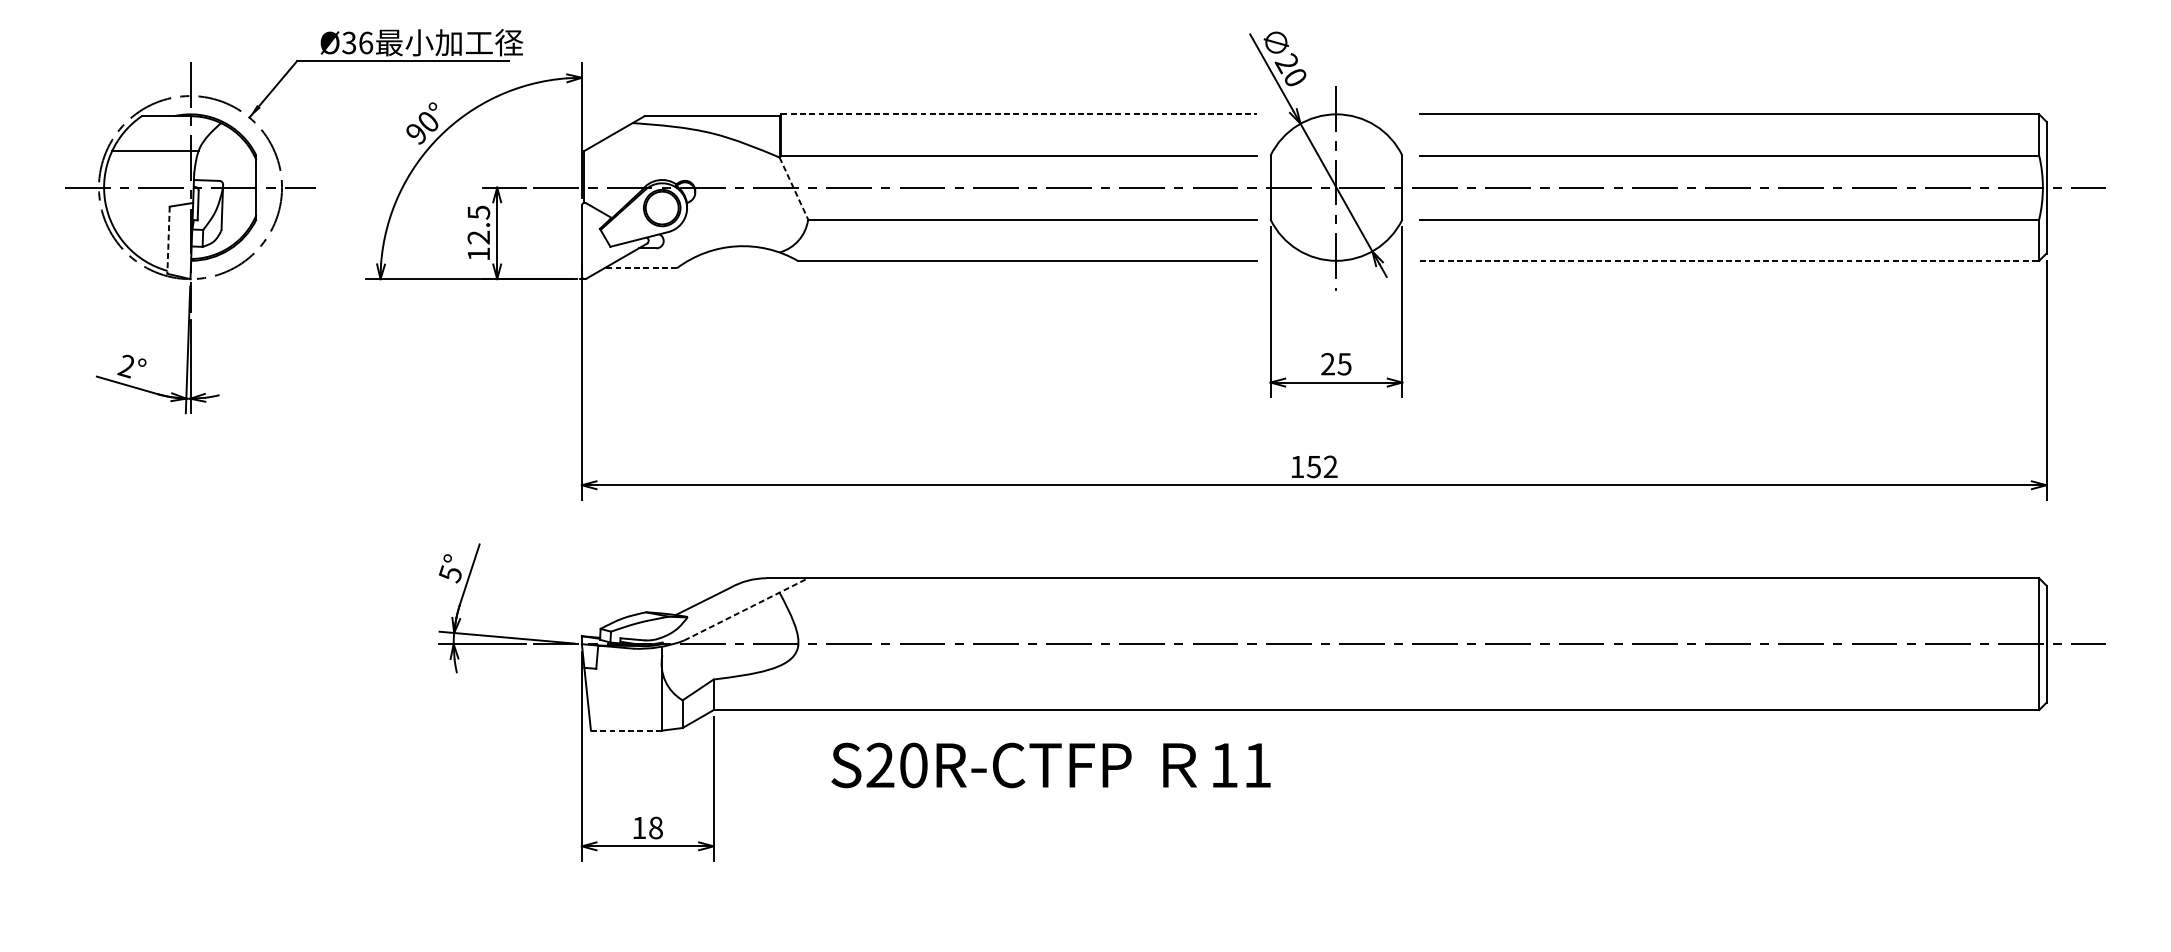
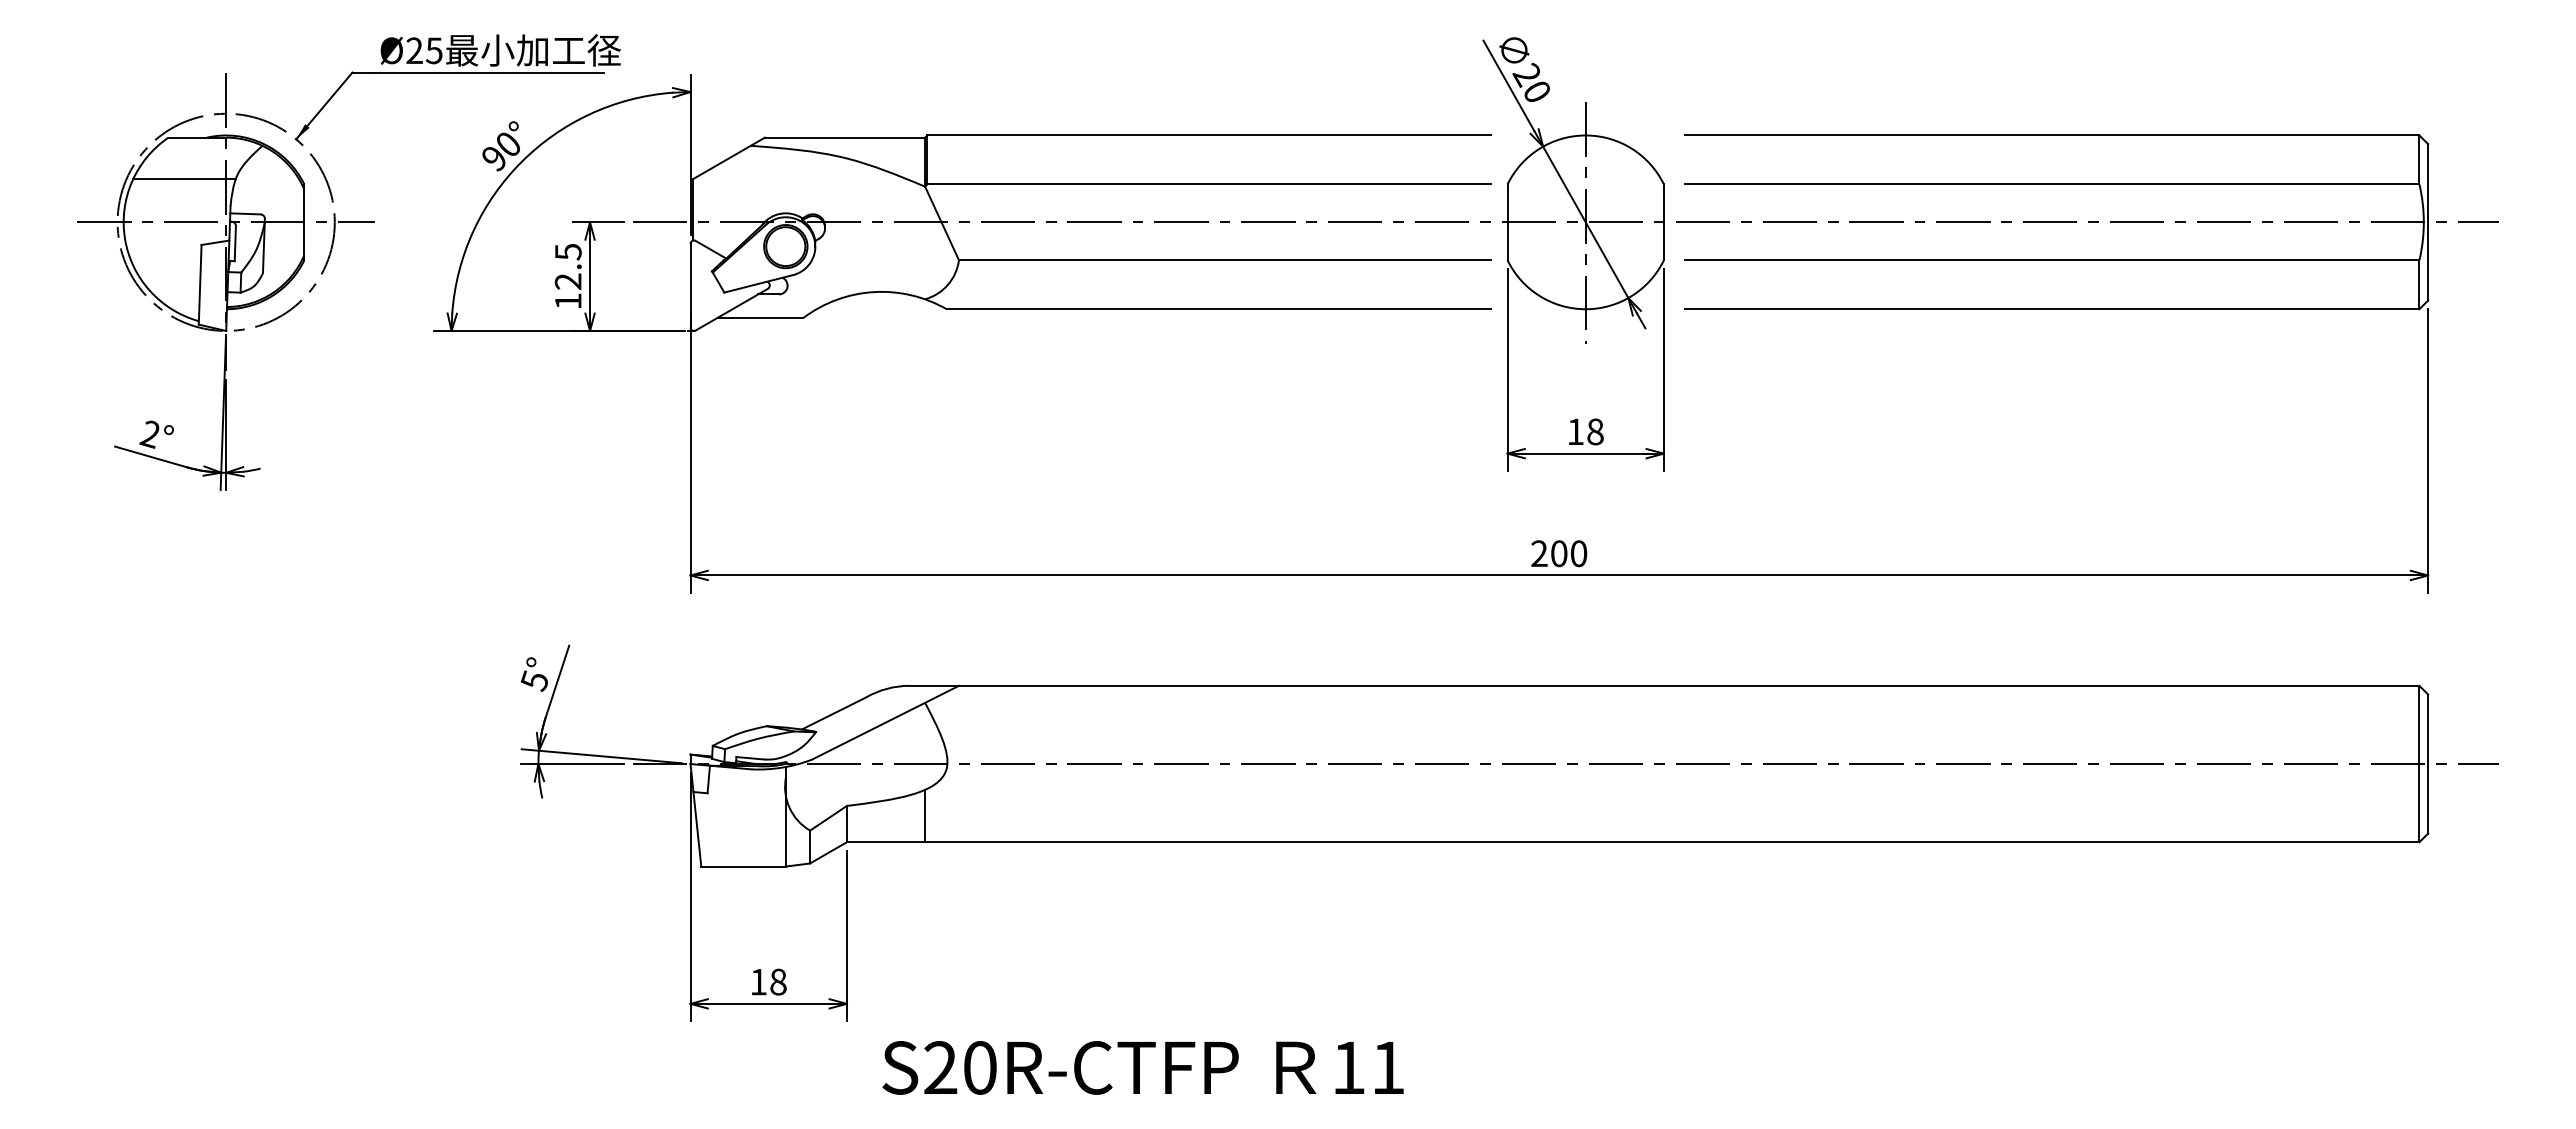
text: (357, 42) -> (424, 50), Ø36 -> Ø25
line: (1019, 114) -> (1209, 135), dashed -> solid
line: (794, 188) -> (942, 223), dashed -> solid
line: (168, 239) -> (200, 284), dashed -> solid
line: (1729, 261) -> (2052, 309), dashed -> solid
line: (640, 267) -> (760, 317), dashed -> solid
text: (1336, 363) -> (1585, 431), 25 -> 18
text: (1314, 466) -> (1559, 553), 152 -> 200
line: (746, 609) -> (885, 722), dashed -> solid
line: (779, 688) -> (925, 816), added
line: (627, 730) -> (744, 866), dashed -> solid
text: (1050, 765) -> (1142, 1067), moved

